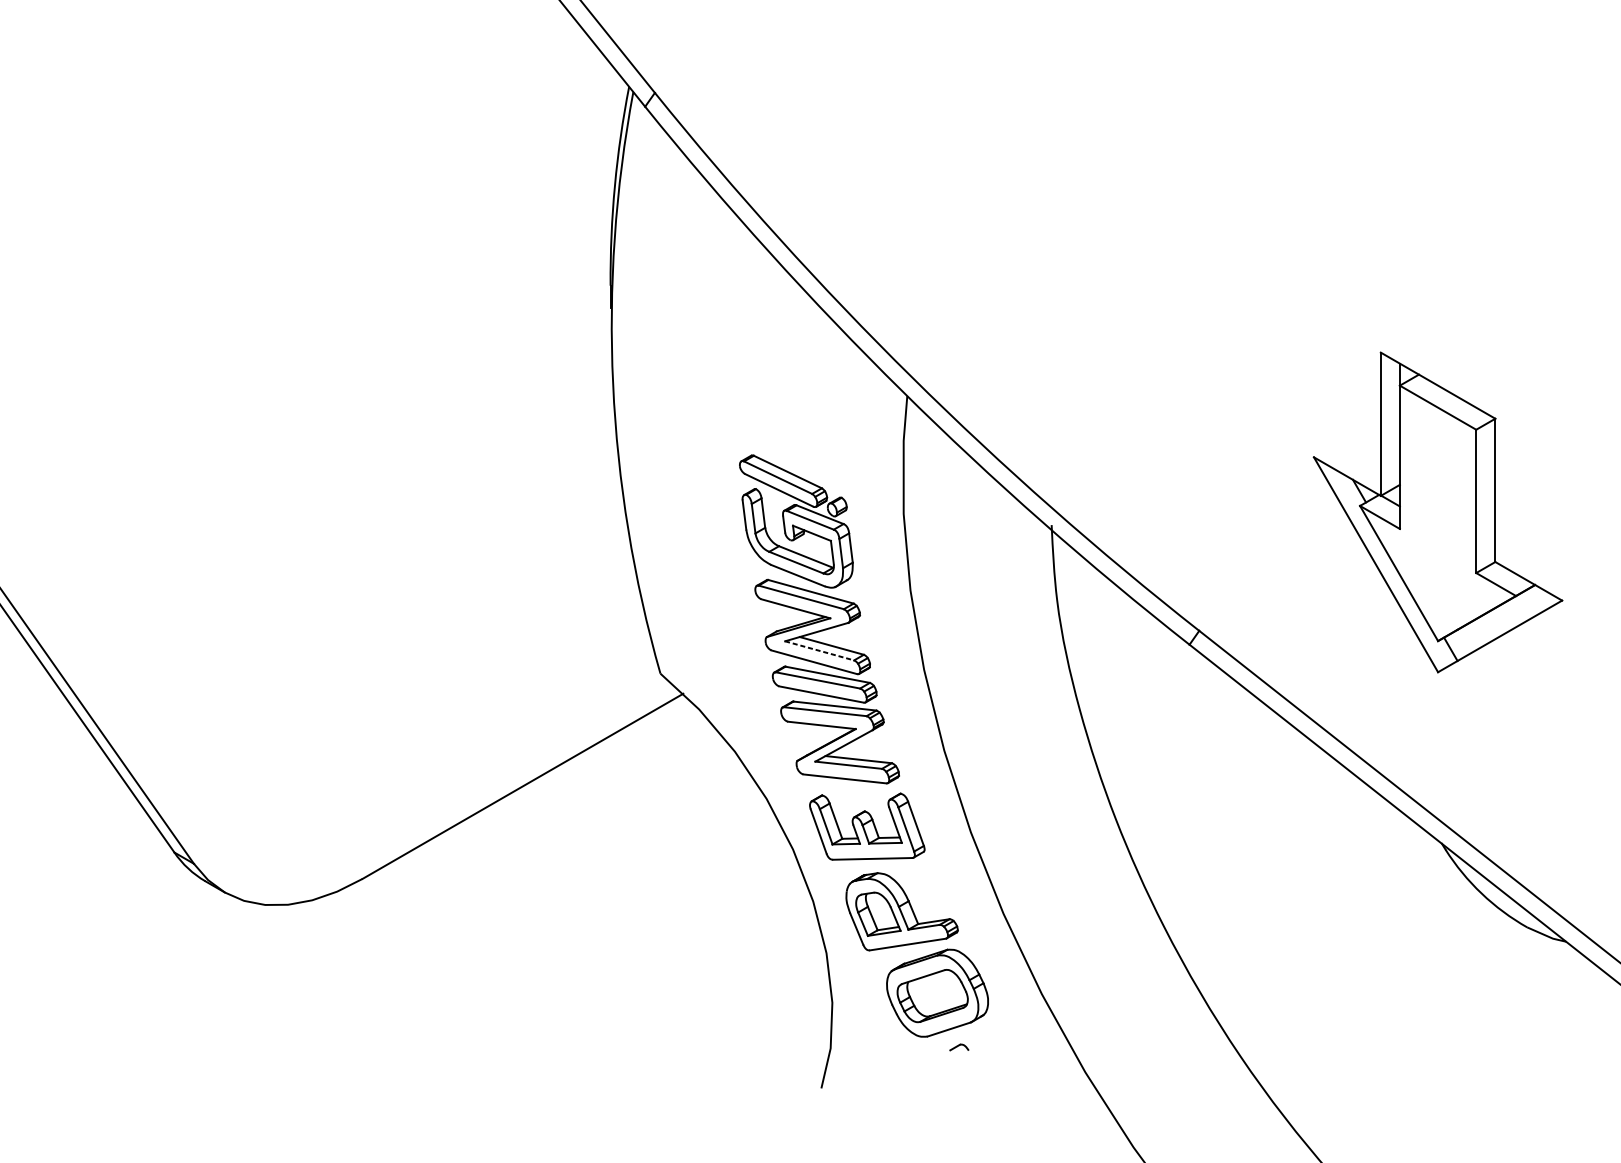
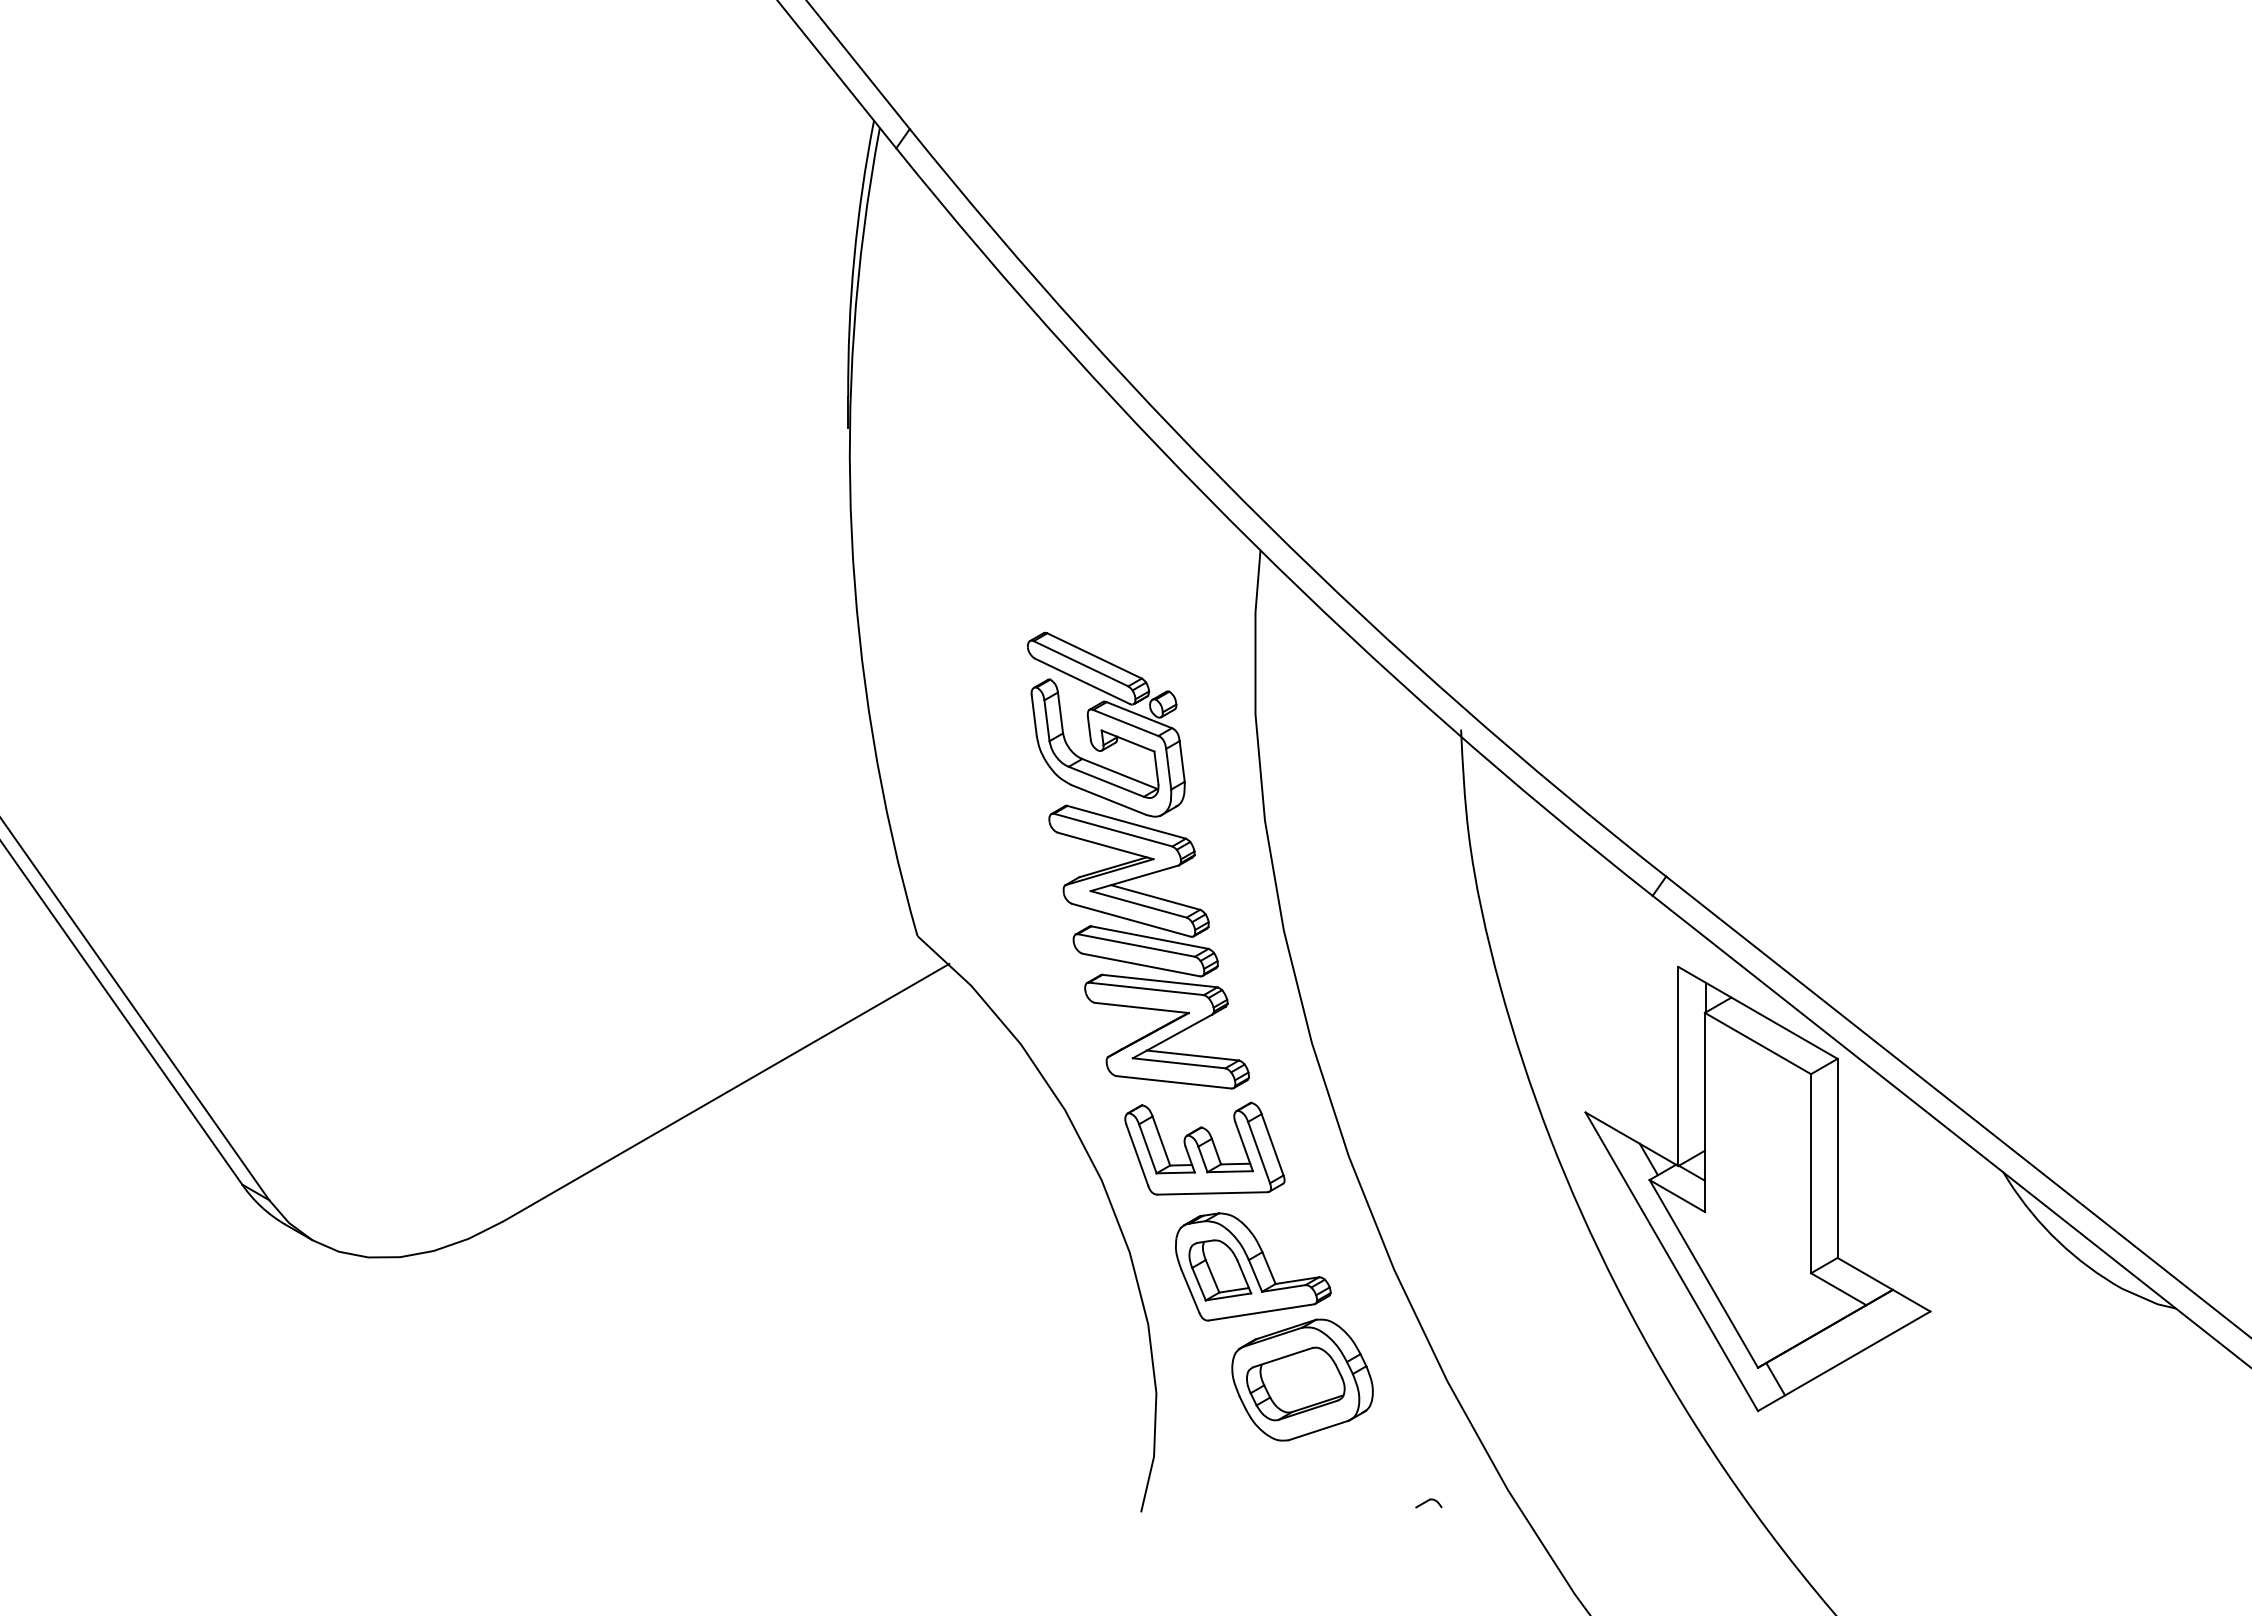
part: (1437, 512) -> (1757, 1188), moved
line: (819, 650) -> (1138, 904), dashed -> solid
part: (959, 1047) -> (1428, 1503), moved

